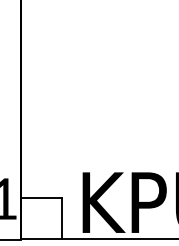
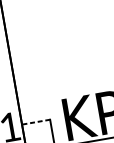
line: (41, 198) -> (36, 122), solid -> dashed

